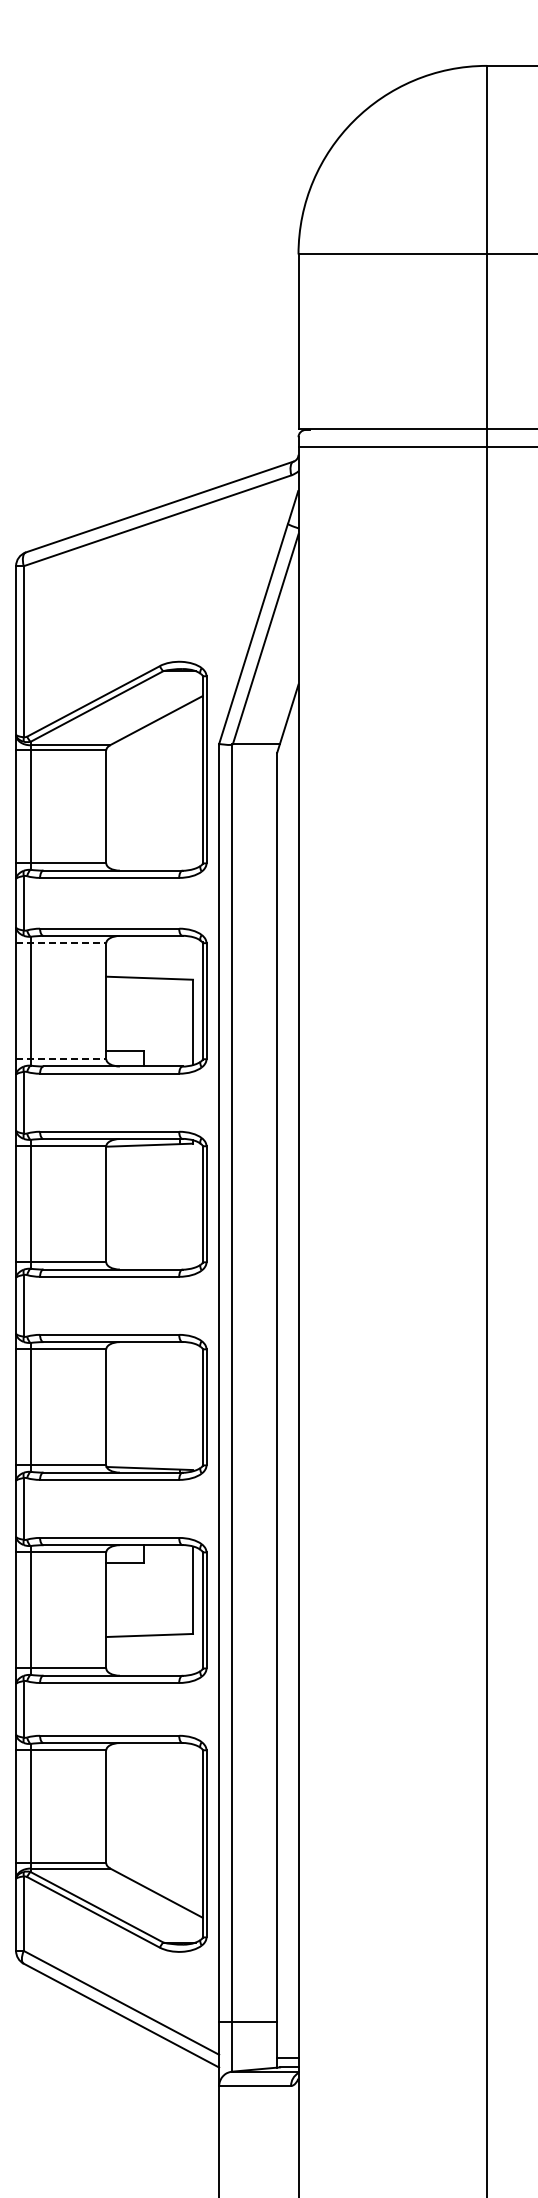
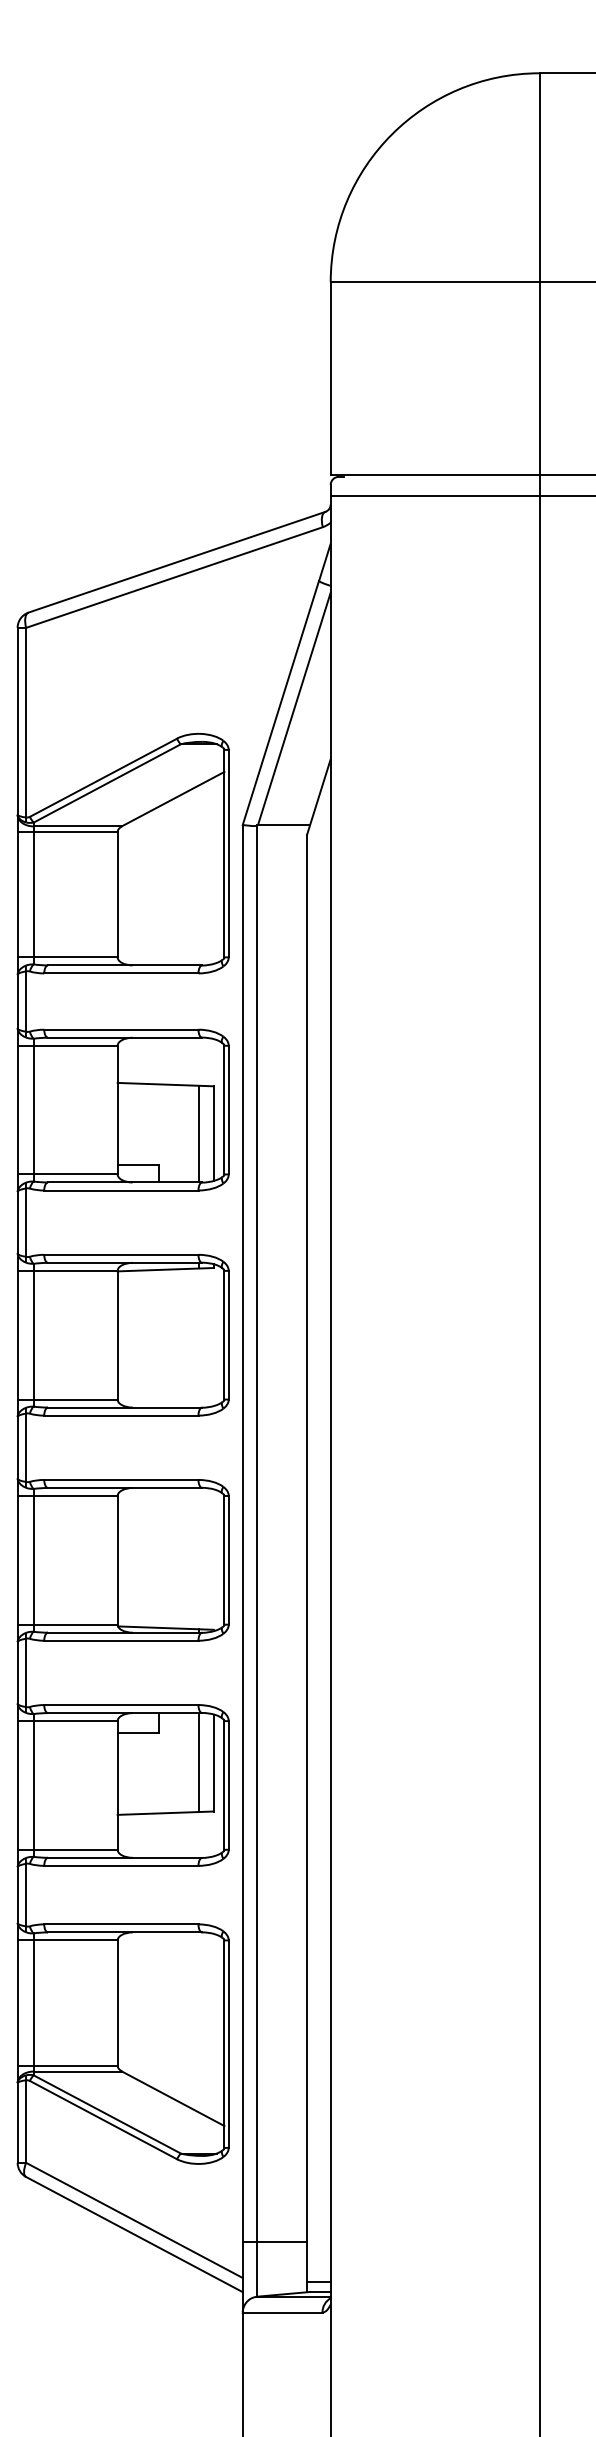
line: (61, 943) -> (67, 1046), dashed -> solid
line: (179, 1022) -> (198, 1133), added
line: (61, 1059) -> (67, 1174), dashed -> solid
line: (179, 1589) -> (198, 1762), added

